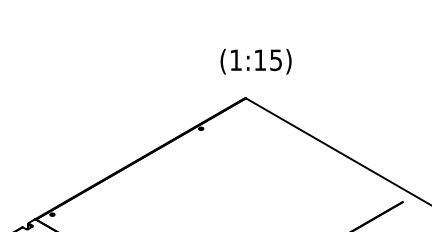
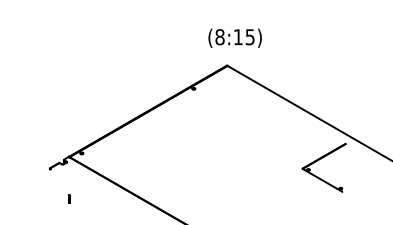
text: (235, 60) -> (219, 37), (1:15) -> (8:15)

